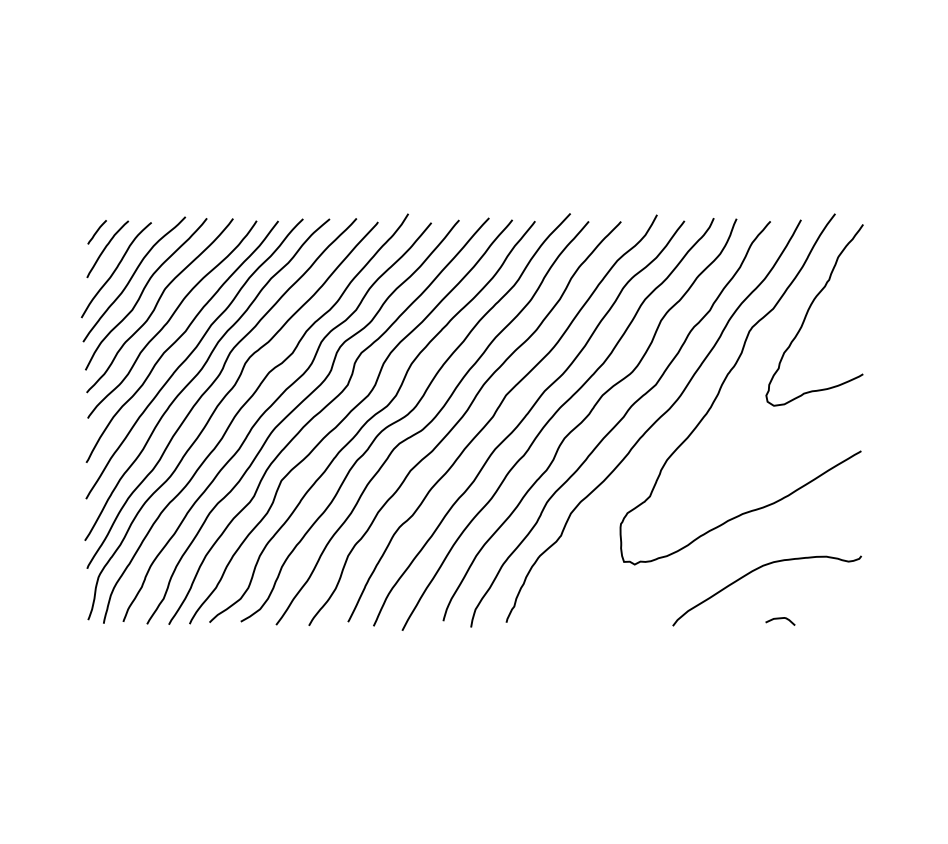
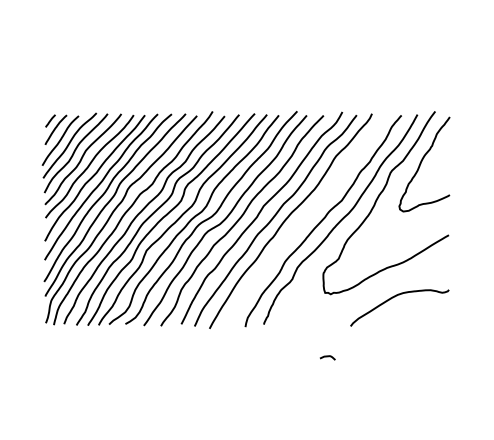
curve: (588, 419) -> (306, 218), removed
curve: (779, 620) -> (327, 357), moved

